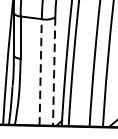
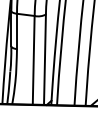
line: (40, 71) -> (33, 59), dashed -> solid
line: (53, 72) -> (44, 60), dashed -> solid

